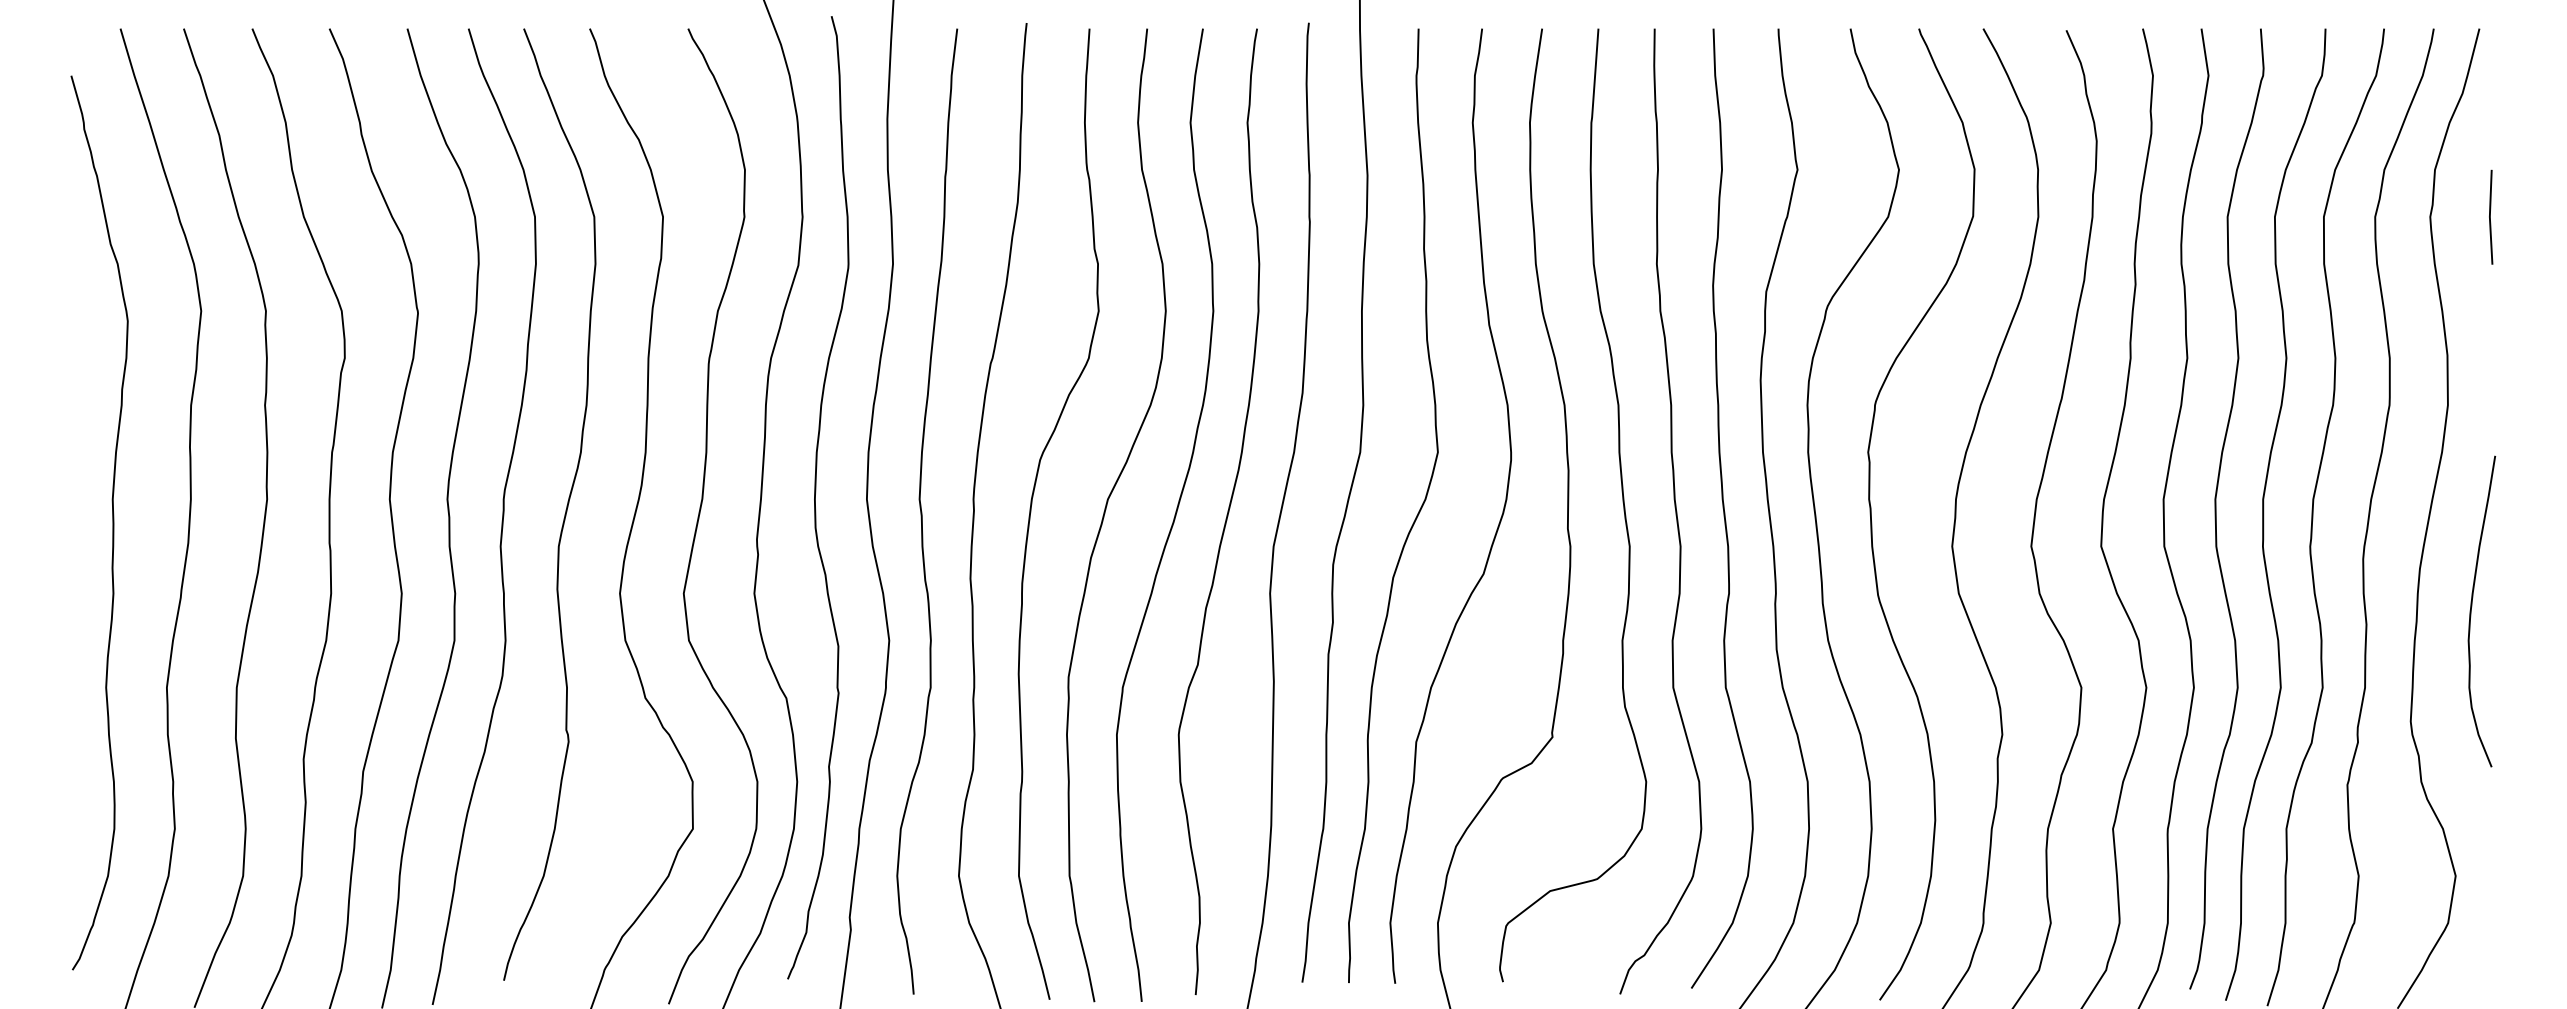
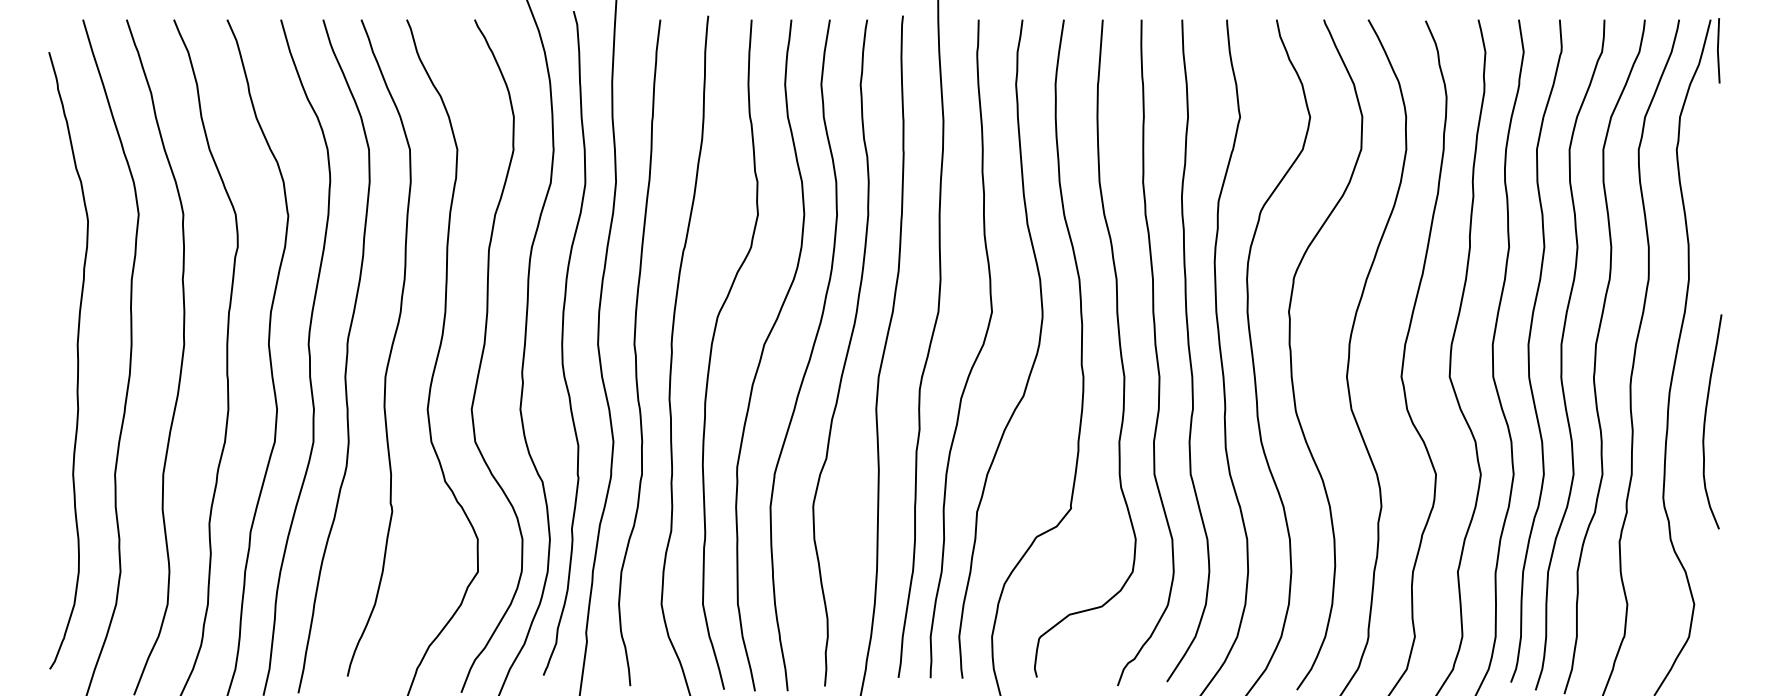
line: (2490, 216) -> (1718, 50), moved

